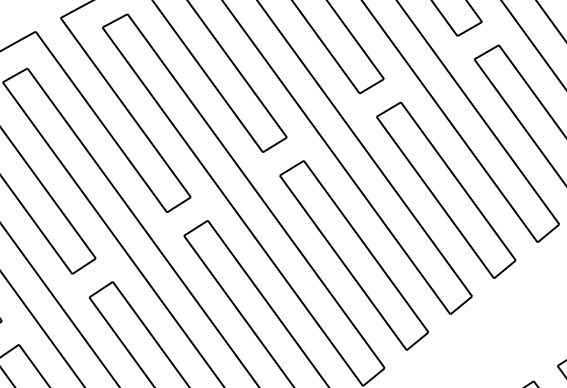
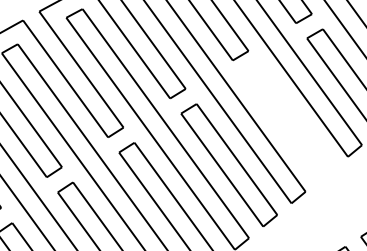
part: (445, 189) -> (288, 122), removed

